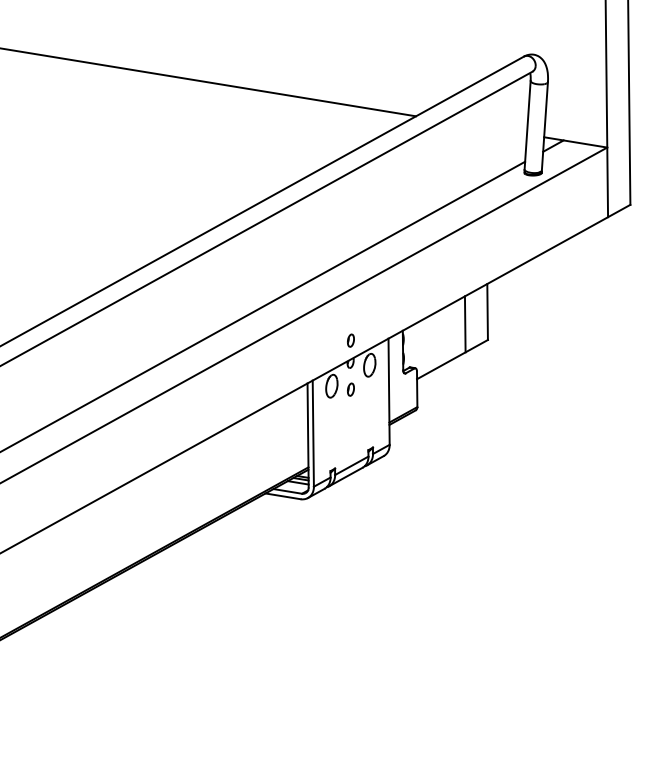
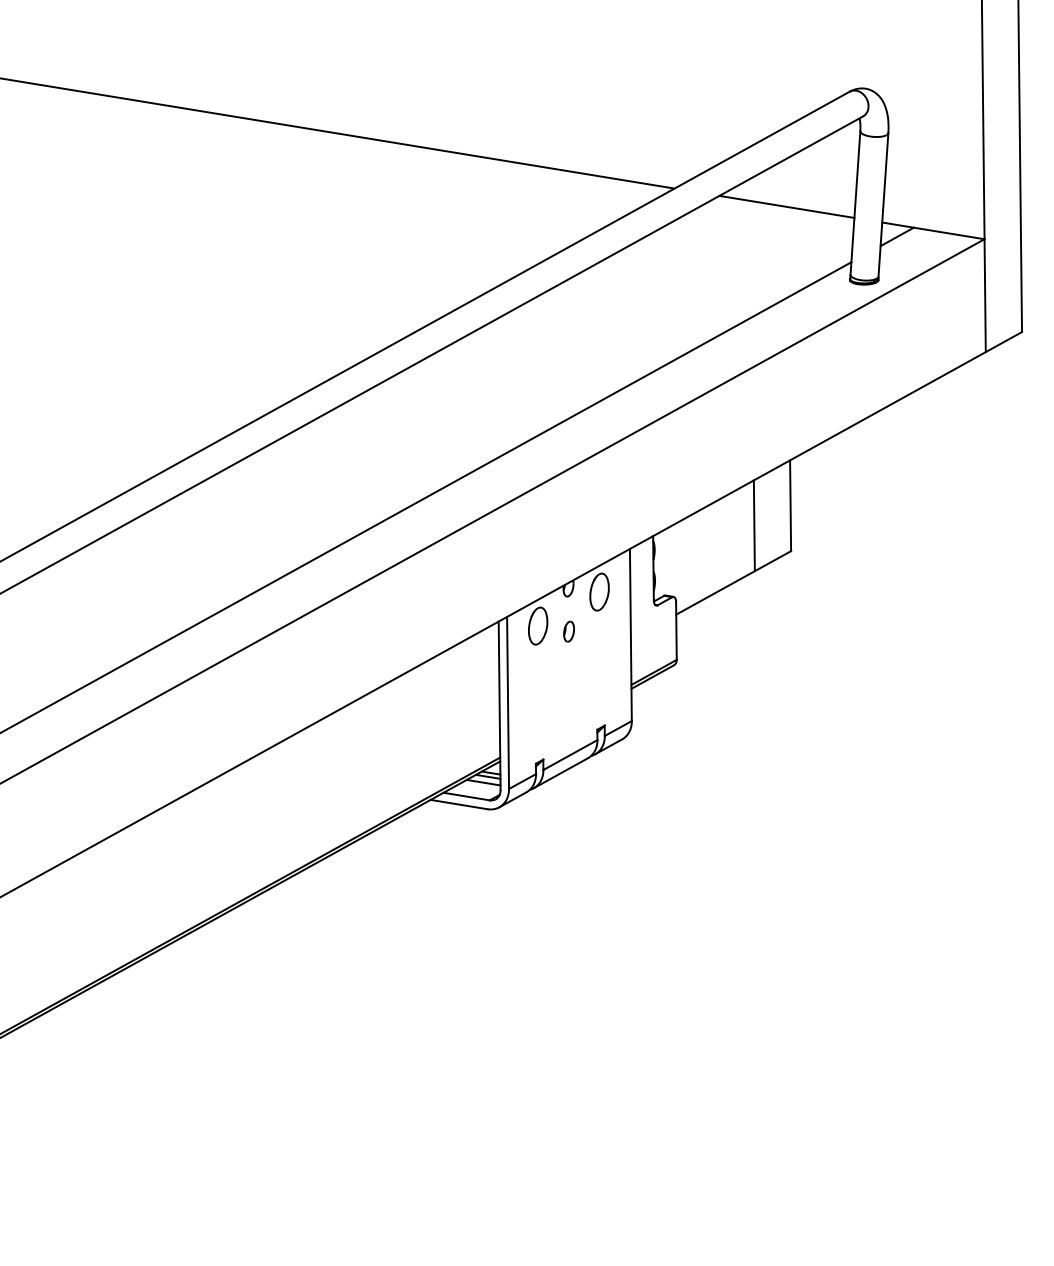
line: (485, 127) -> (787, 206), added
part: (350, 340) -> (568, 551), removed

